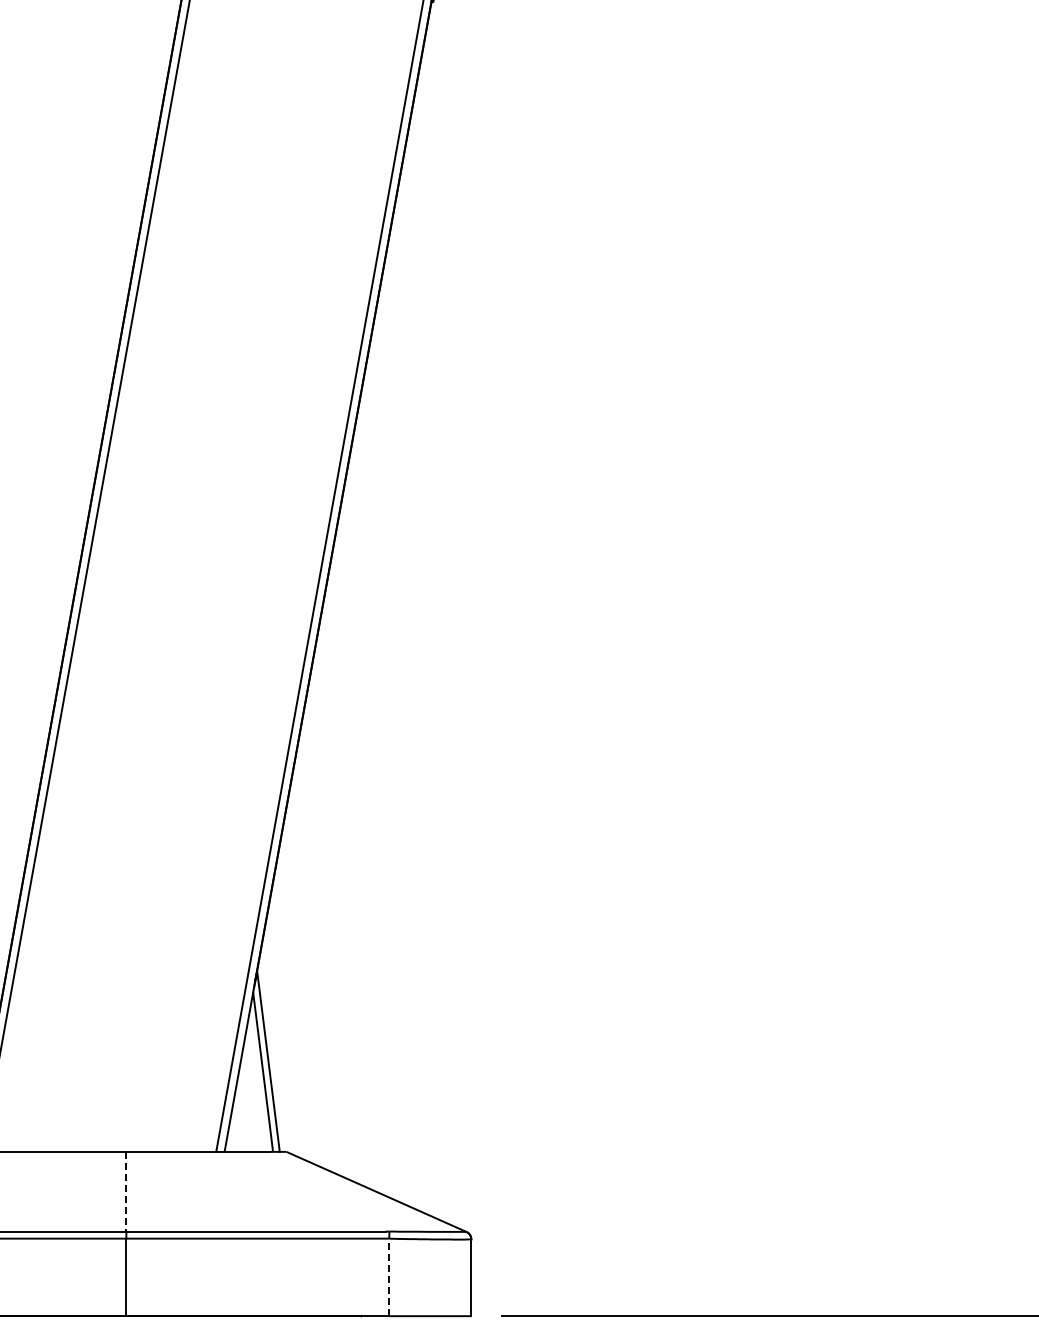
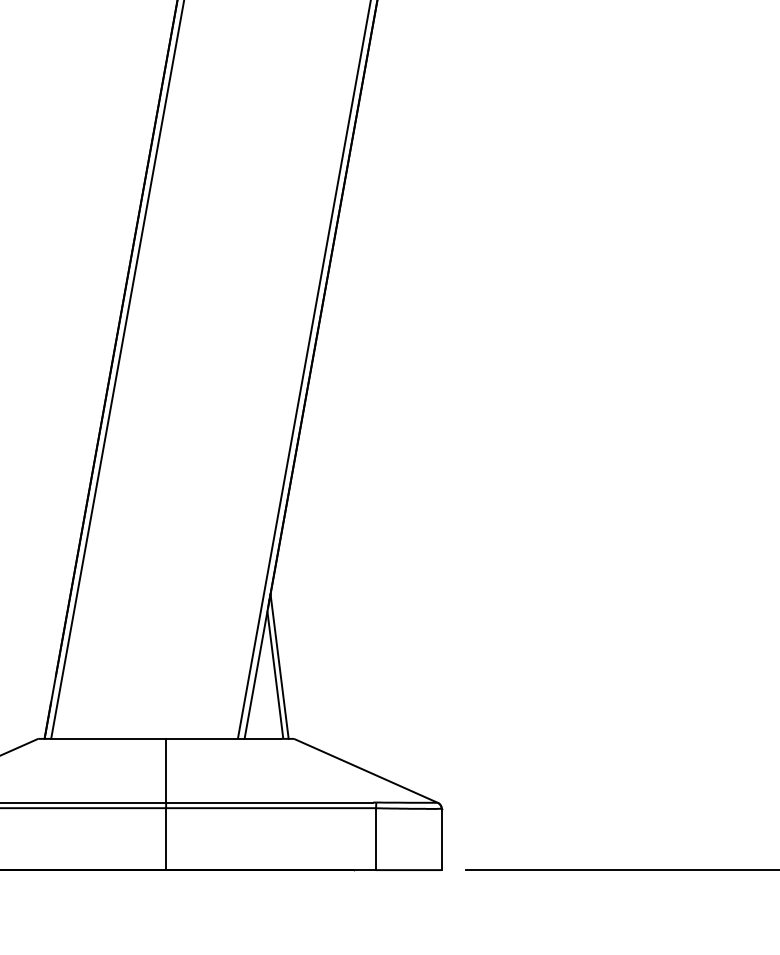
line: (126, 1191) -> (166, 770), dashed -> solid
line: (389, 1277) -> (376, 839), dashed -> solid

